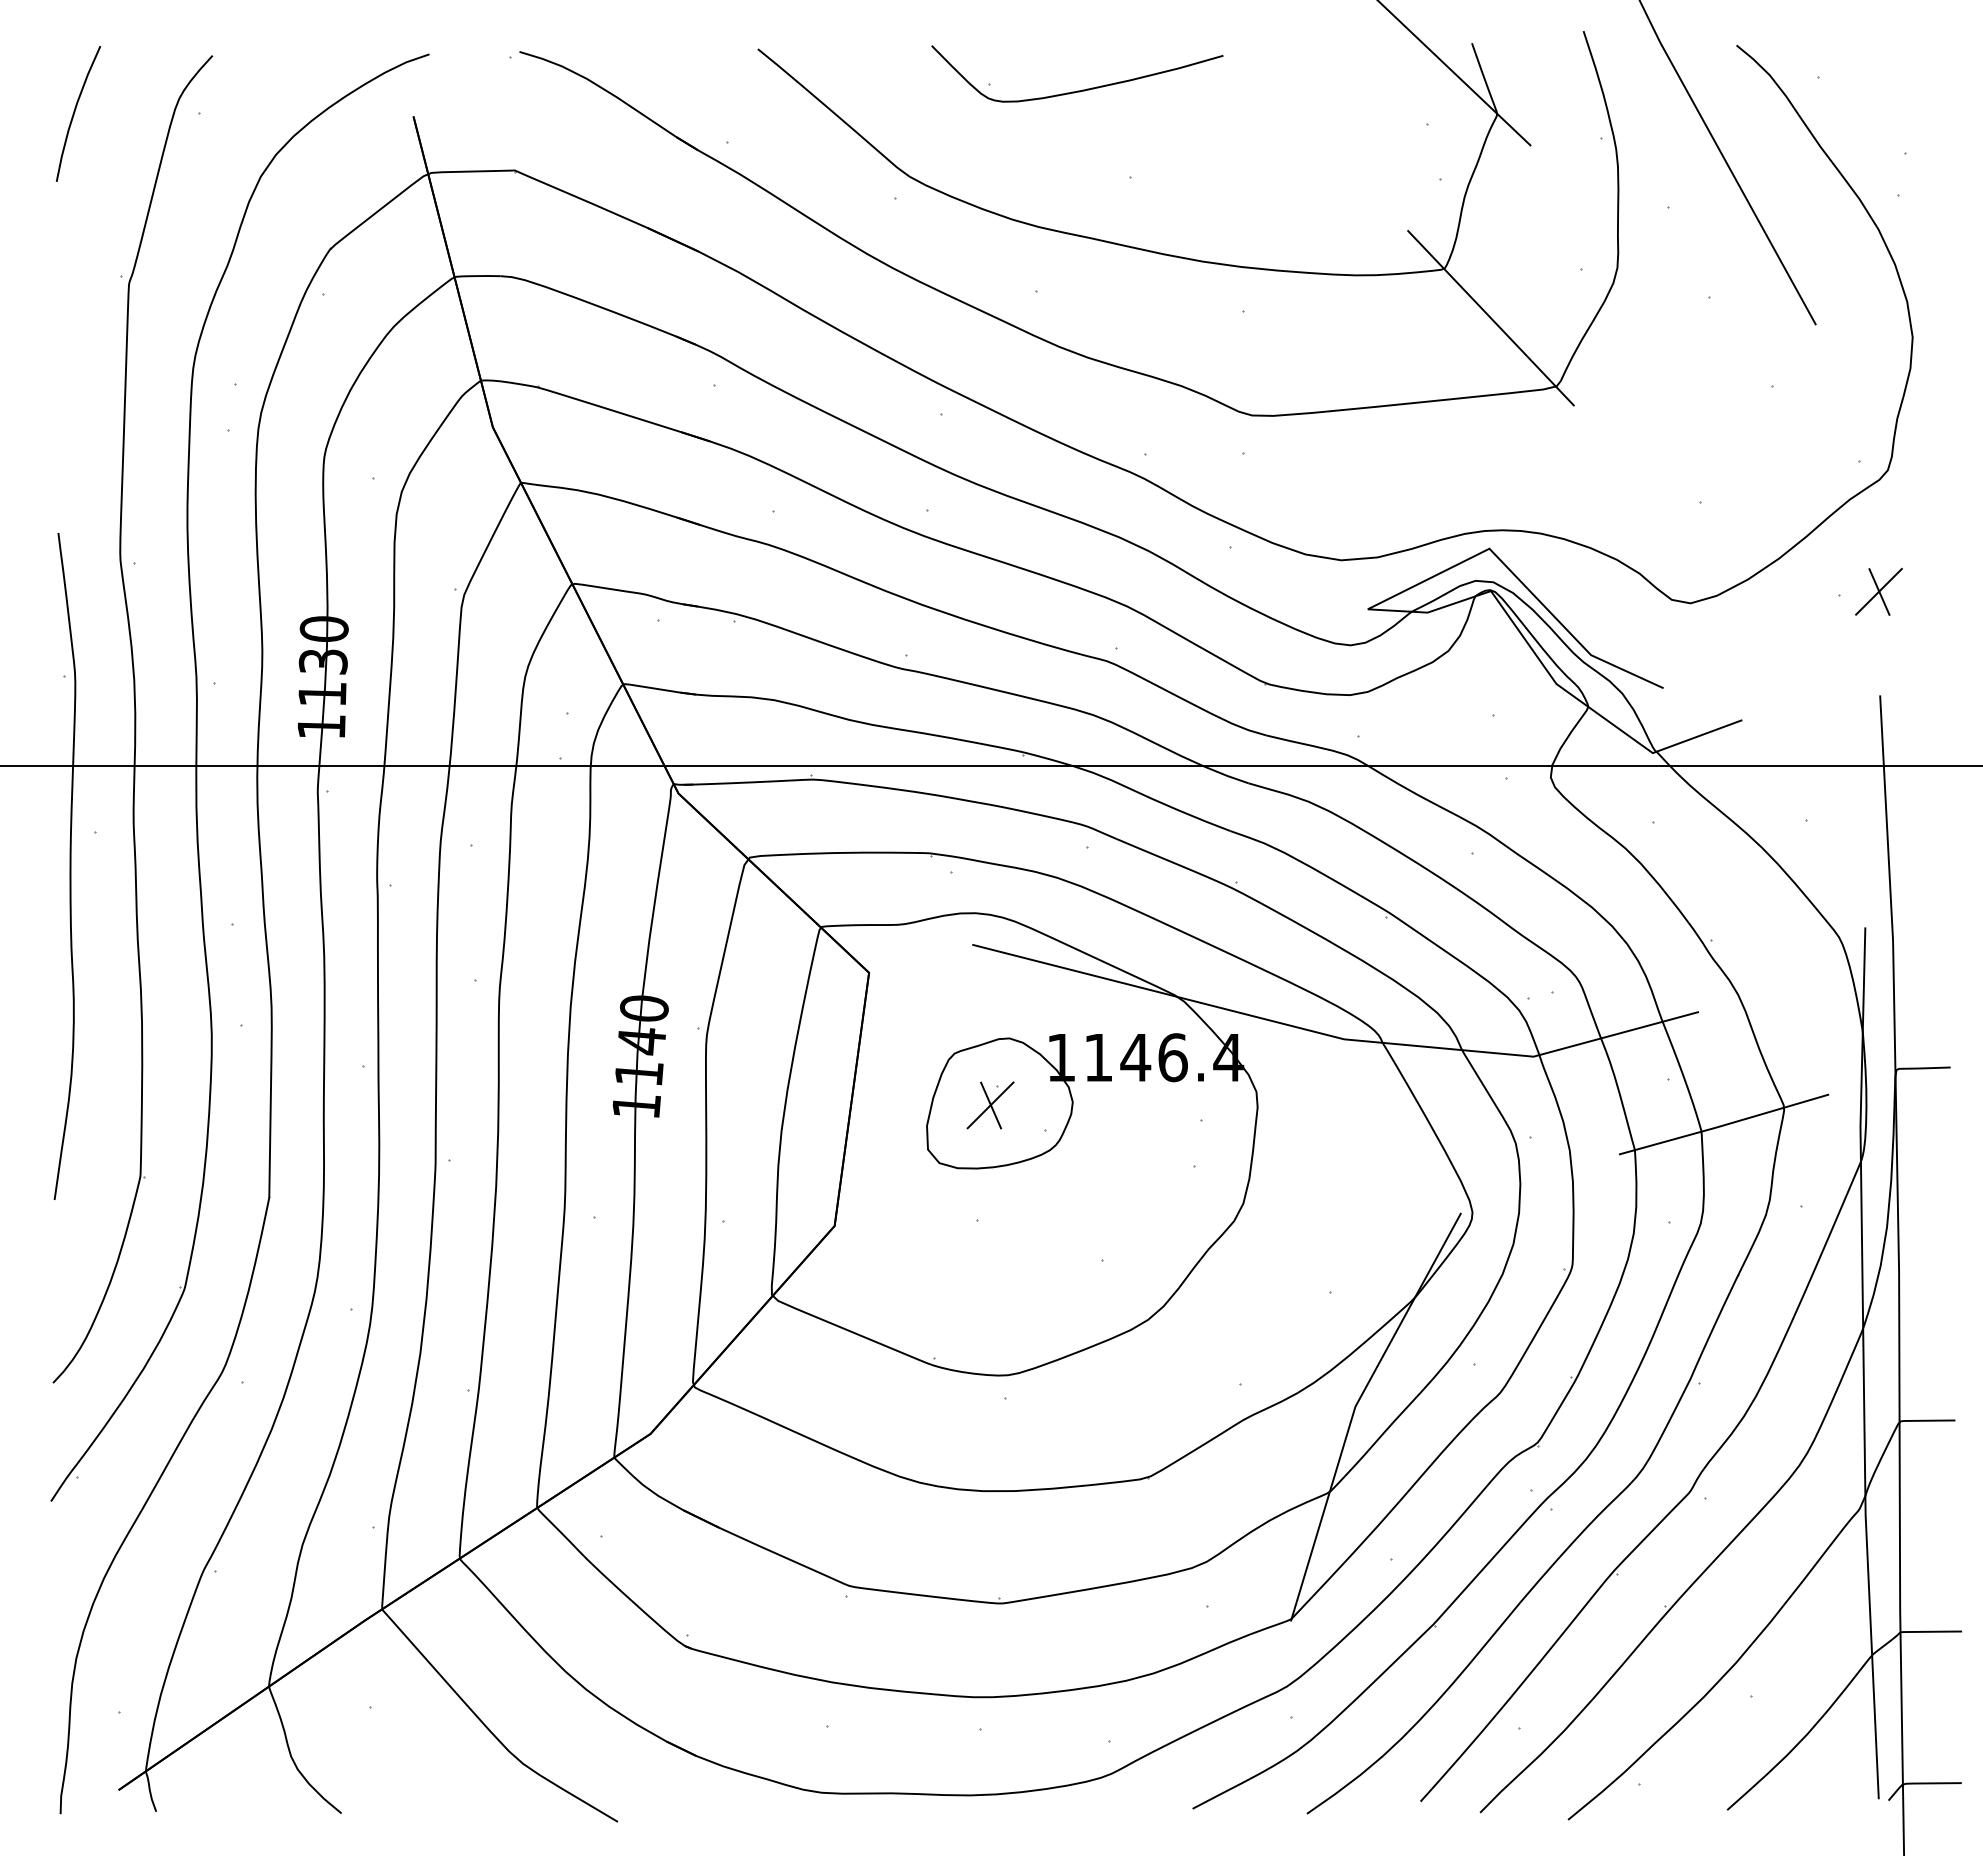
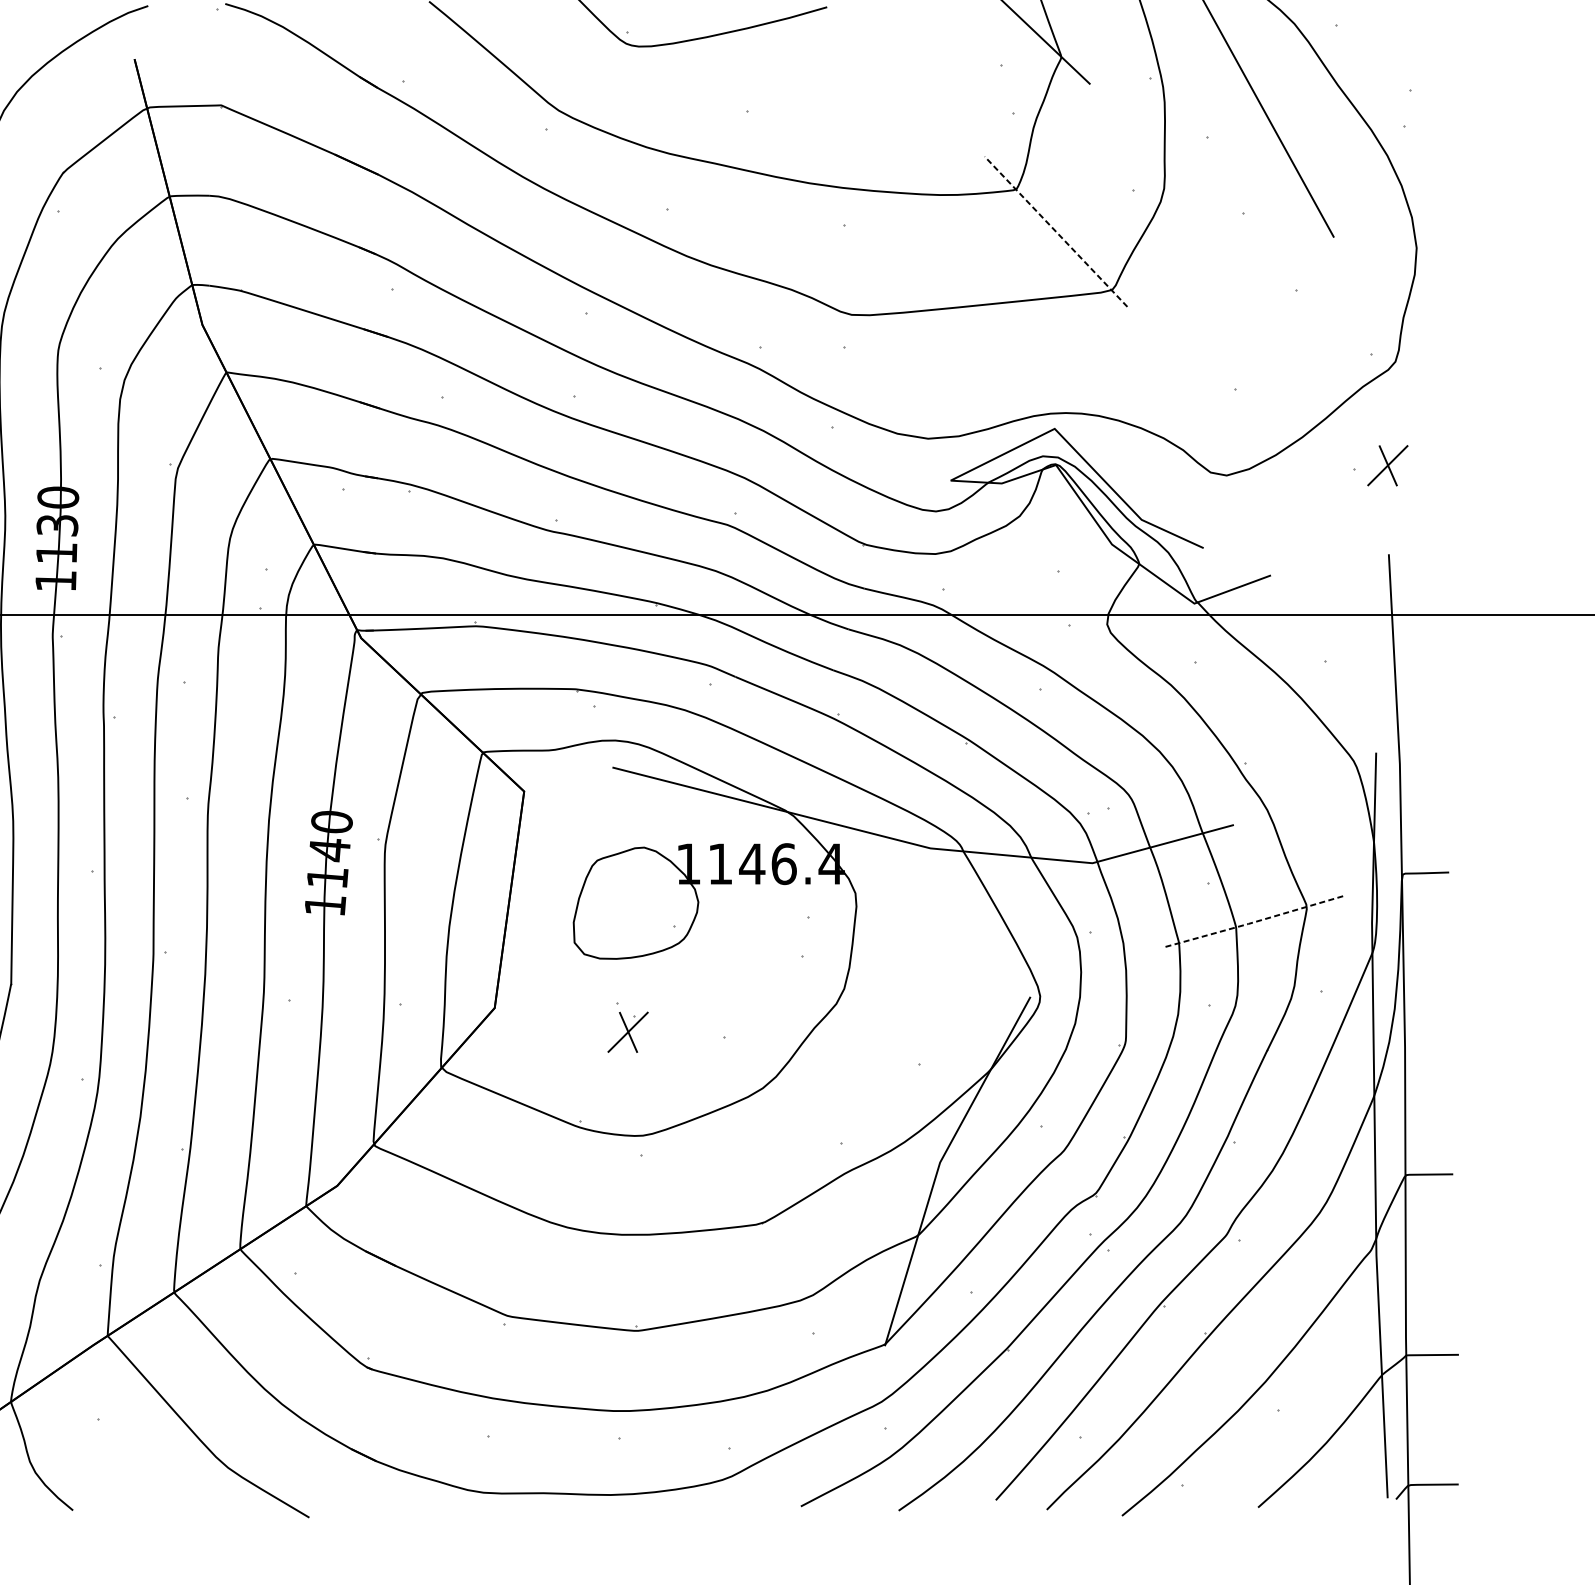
line: (1490, 317) -> (1055, 231), solid -> dashed
part: (990, 1105) -> (628, 1032), moved
line: (1723, 1125) -> (1254, 922), solid -> dashed

